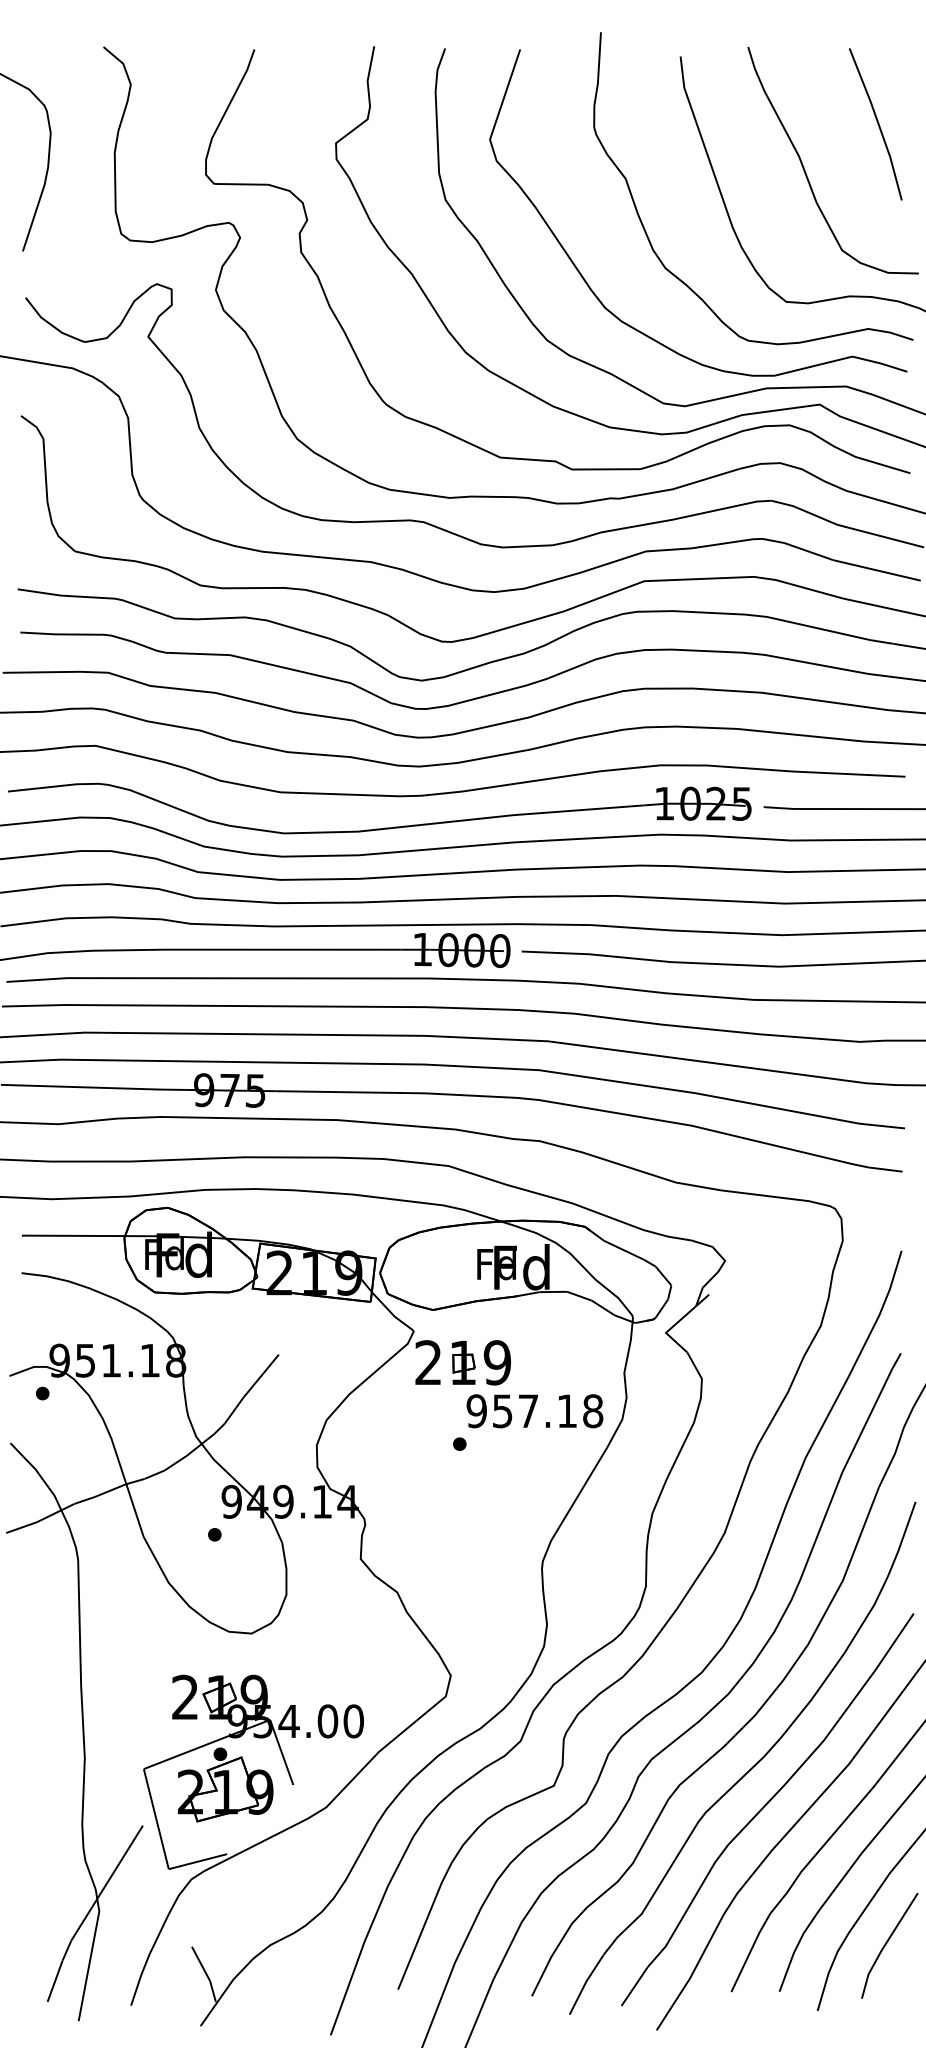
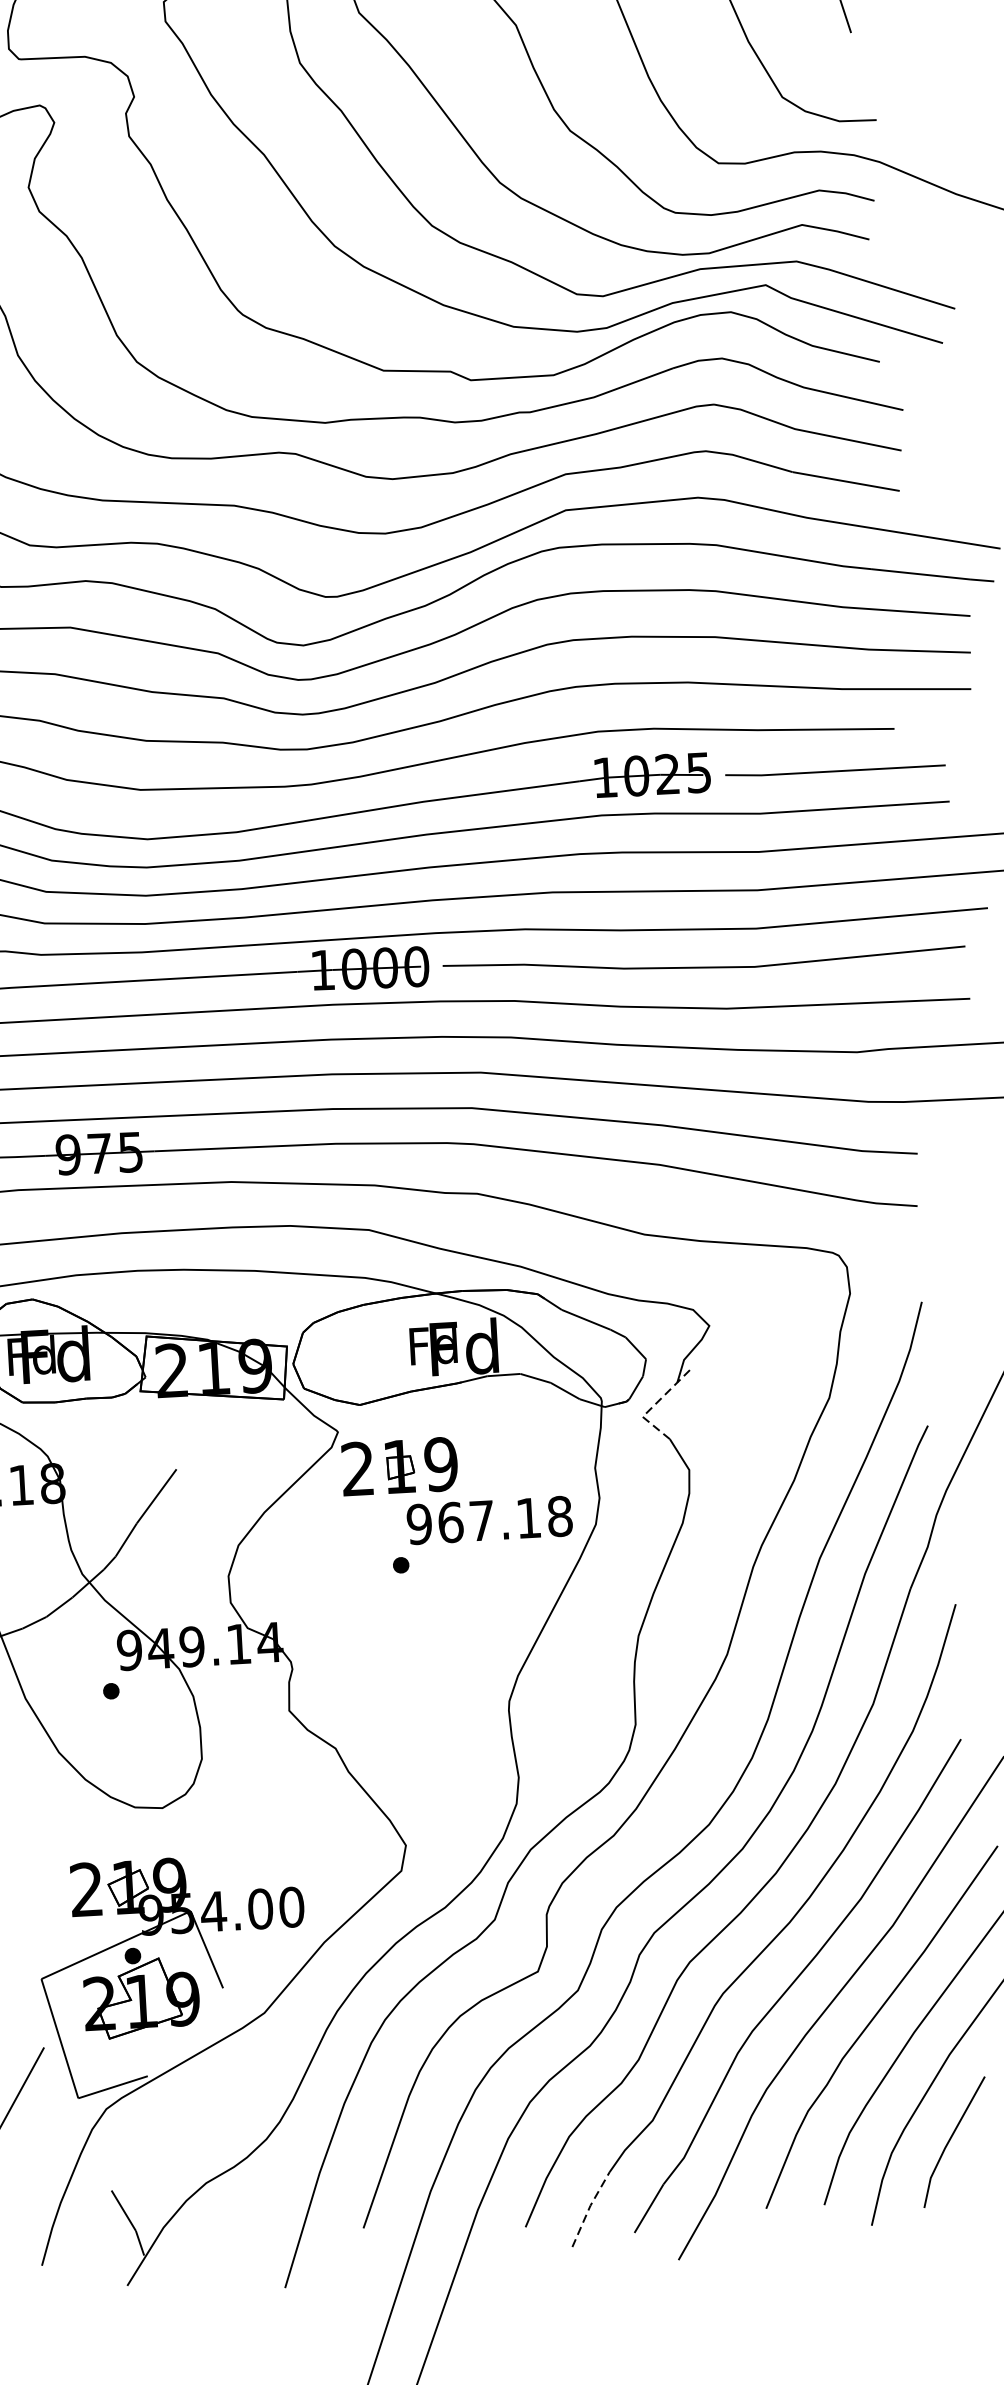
line: (676, 1323) -> (654, 1404), solid -> dashed
text: (502, 1411) -> (450, 1522), 957.18 -> 967.18
line: (585, 1983) -> (589, 2208), solid -> dashed

